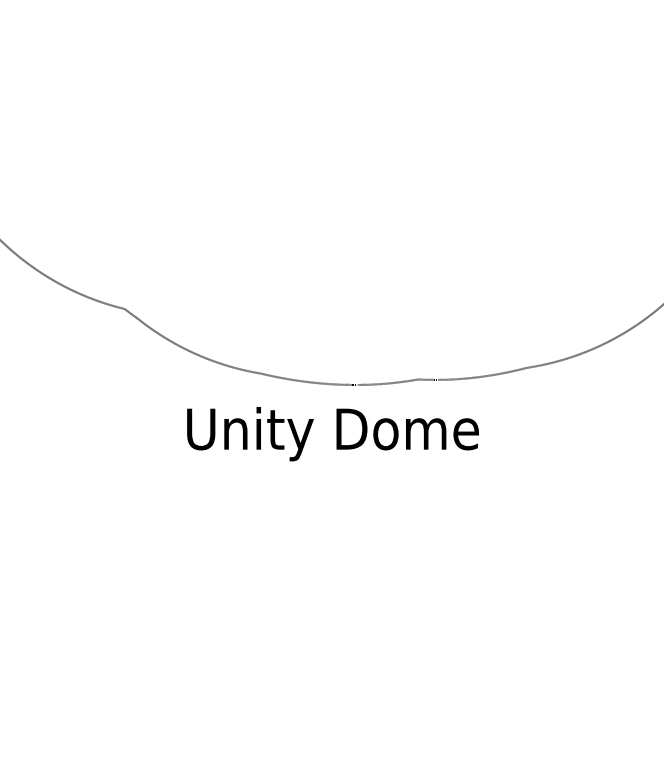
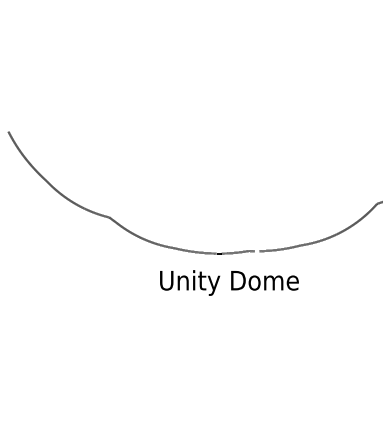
text: (333, 433) -> (229, 282), moved

